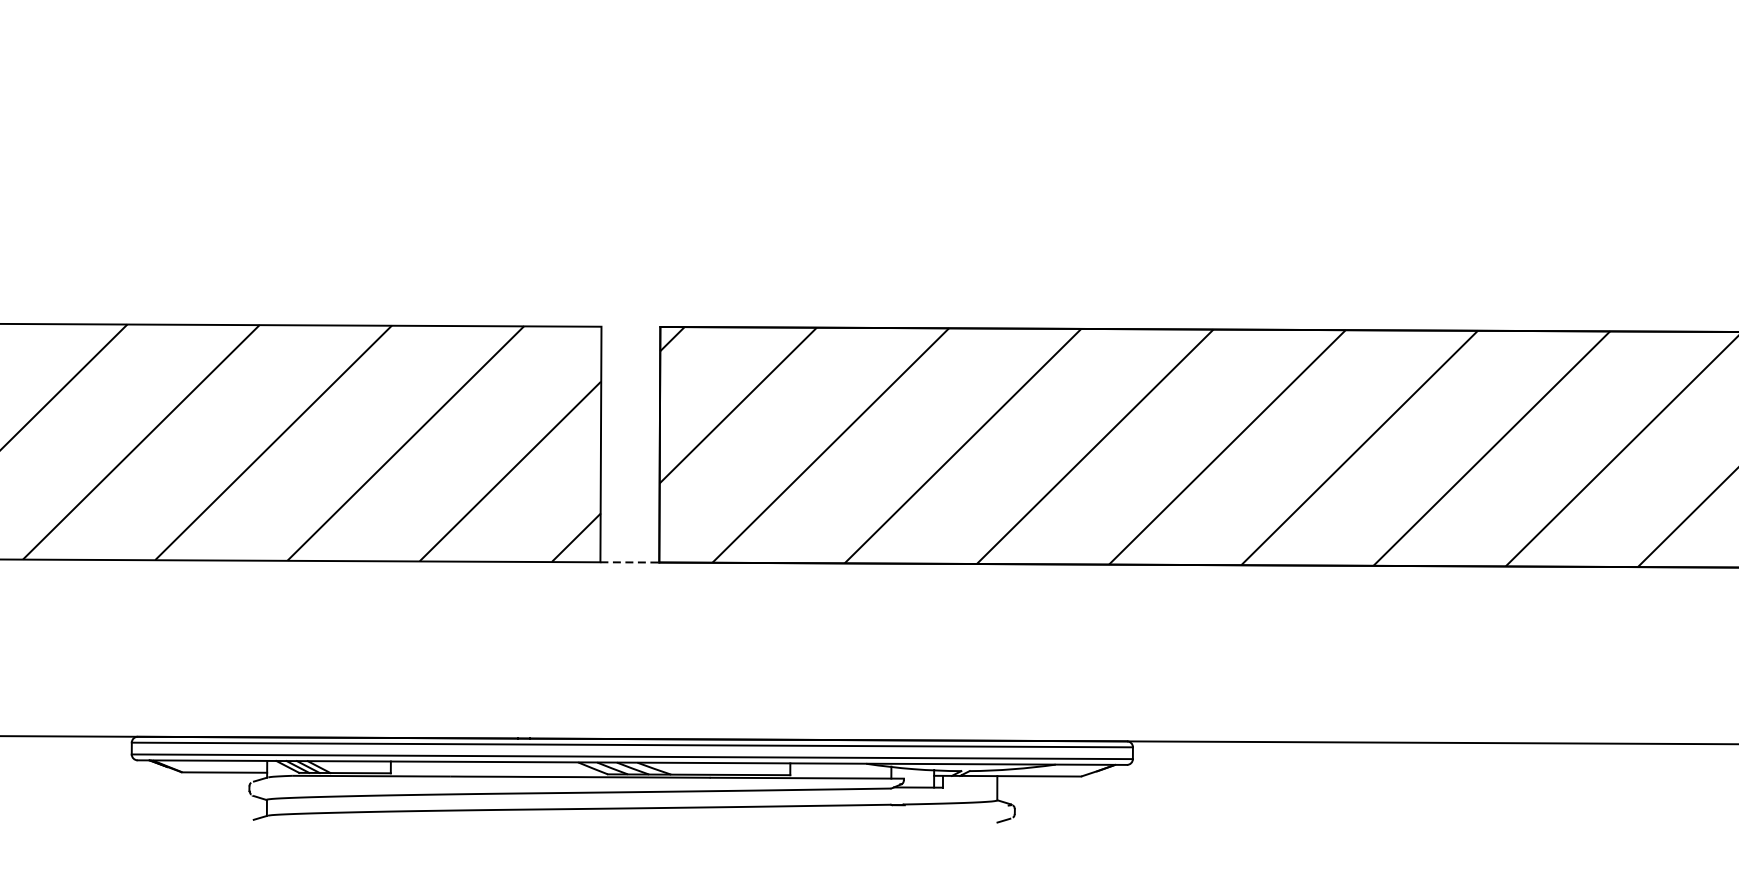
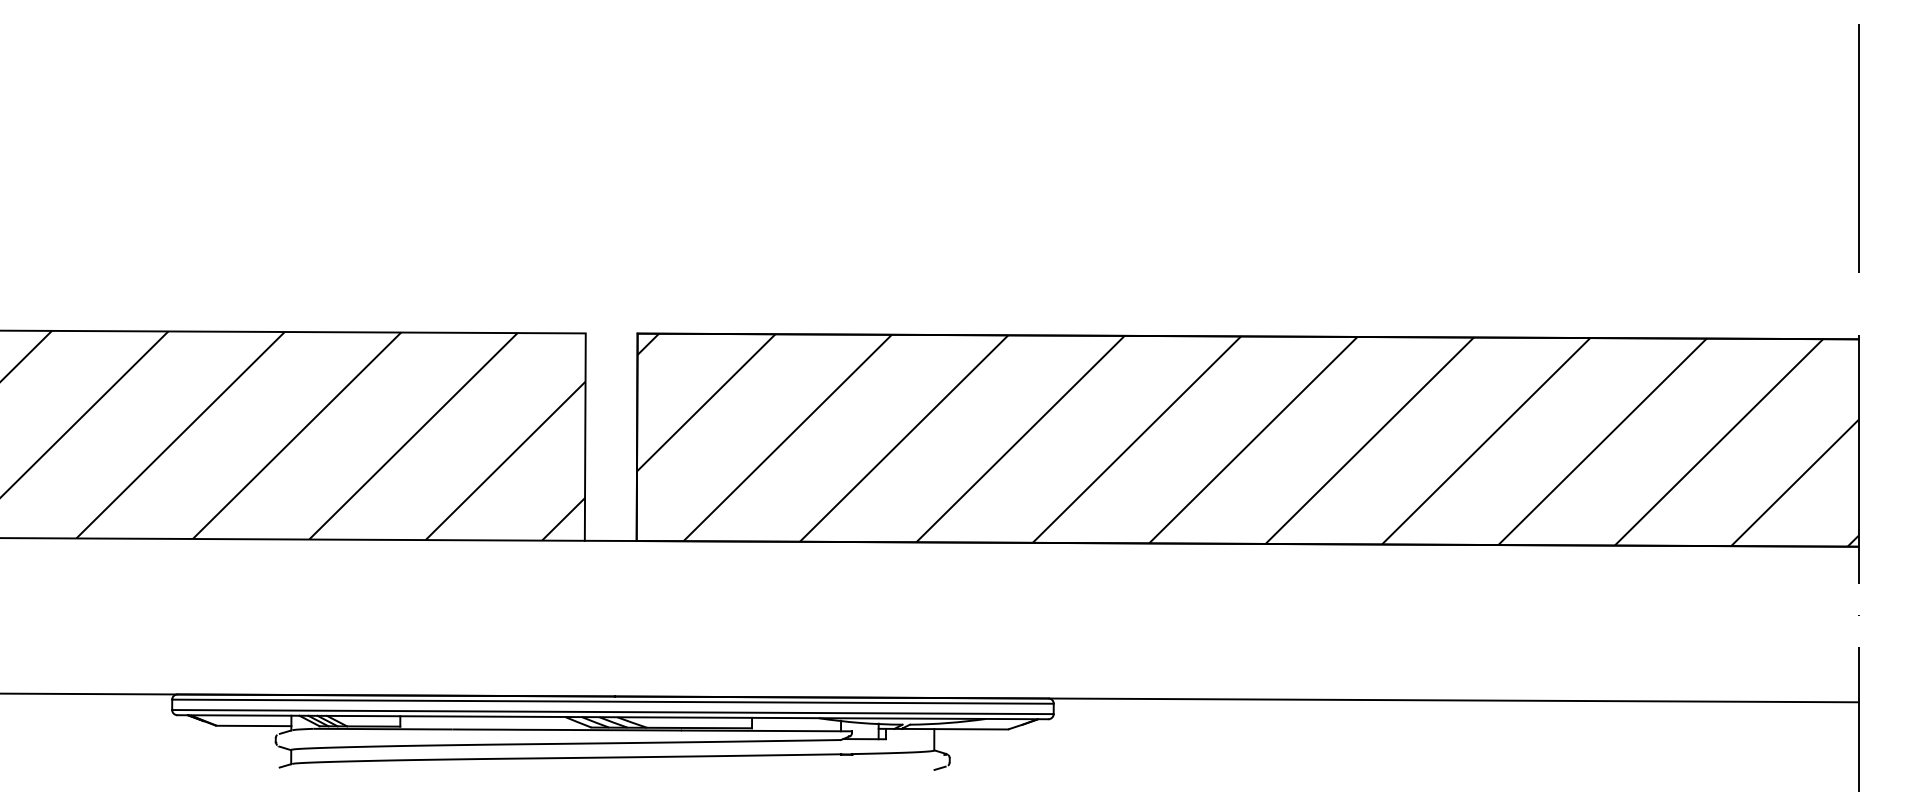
line: (629, 561) -> (610, 540), dashed -> solid

